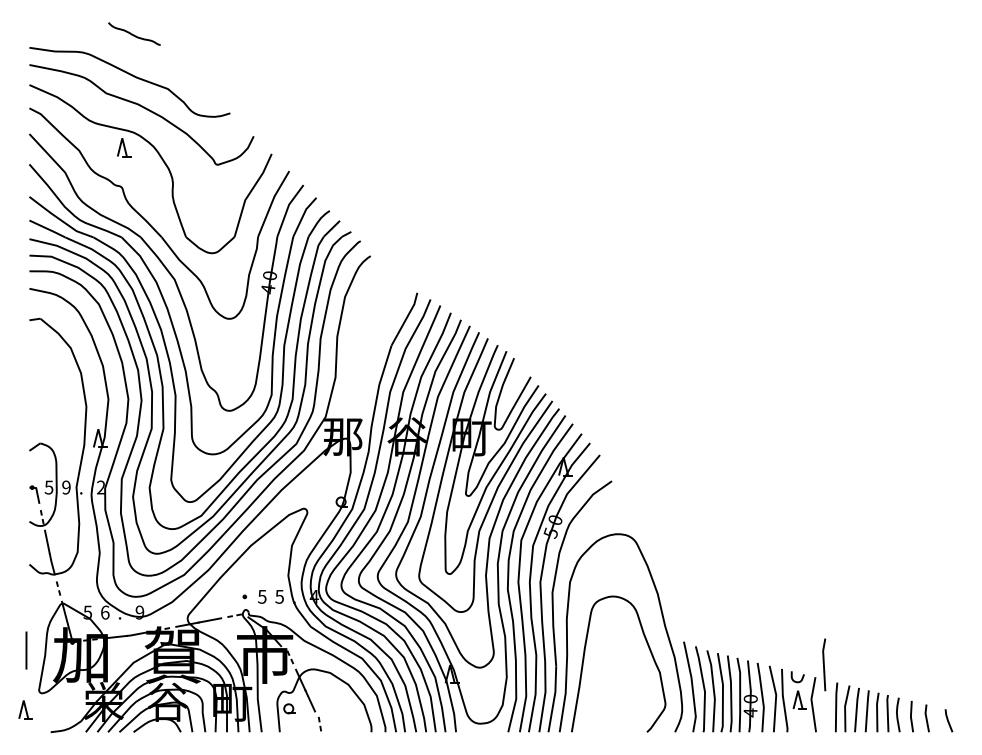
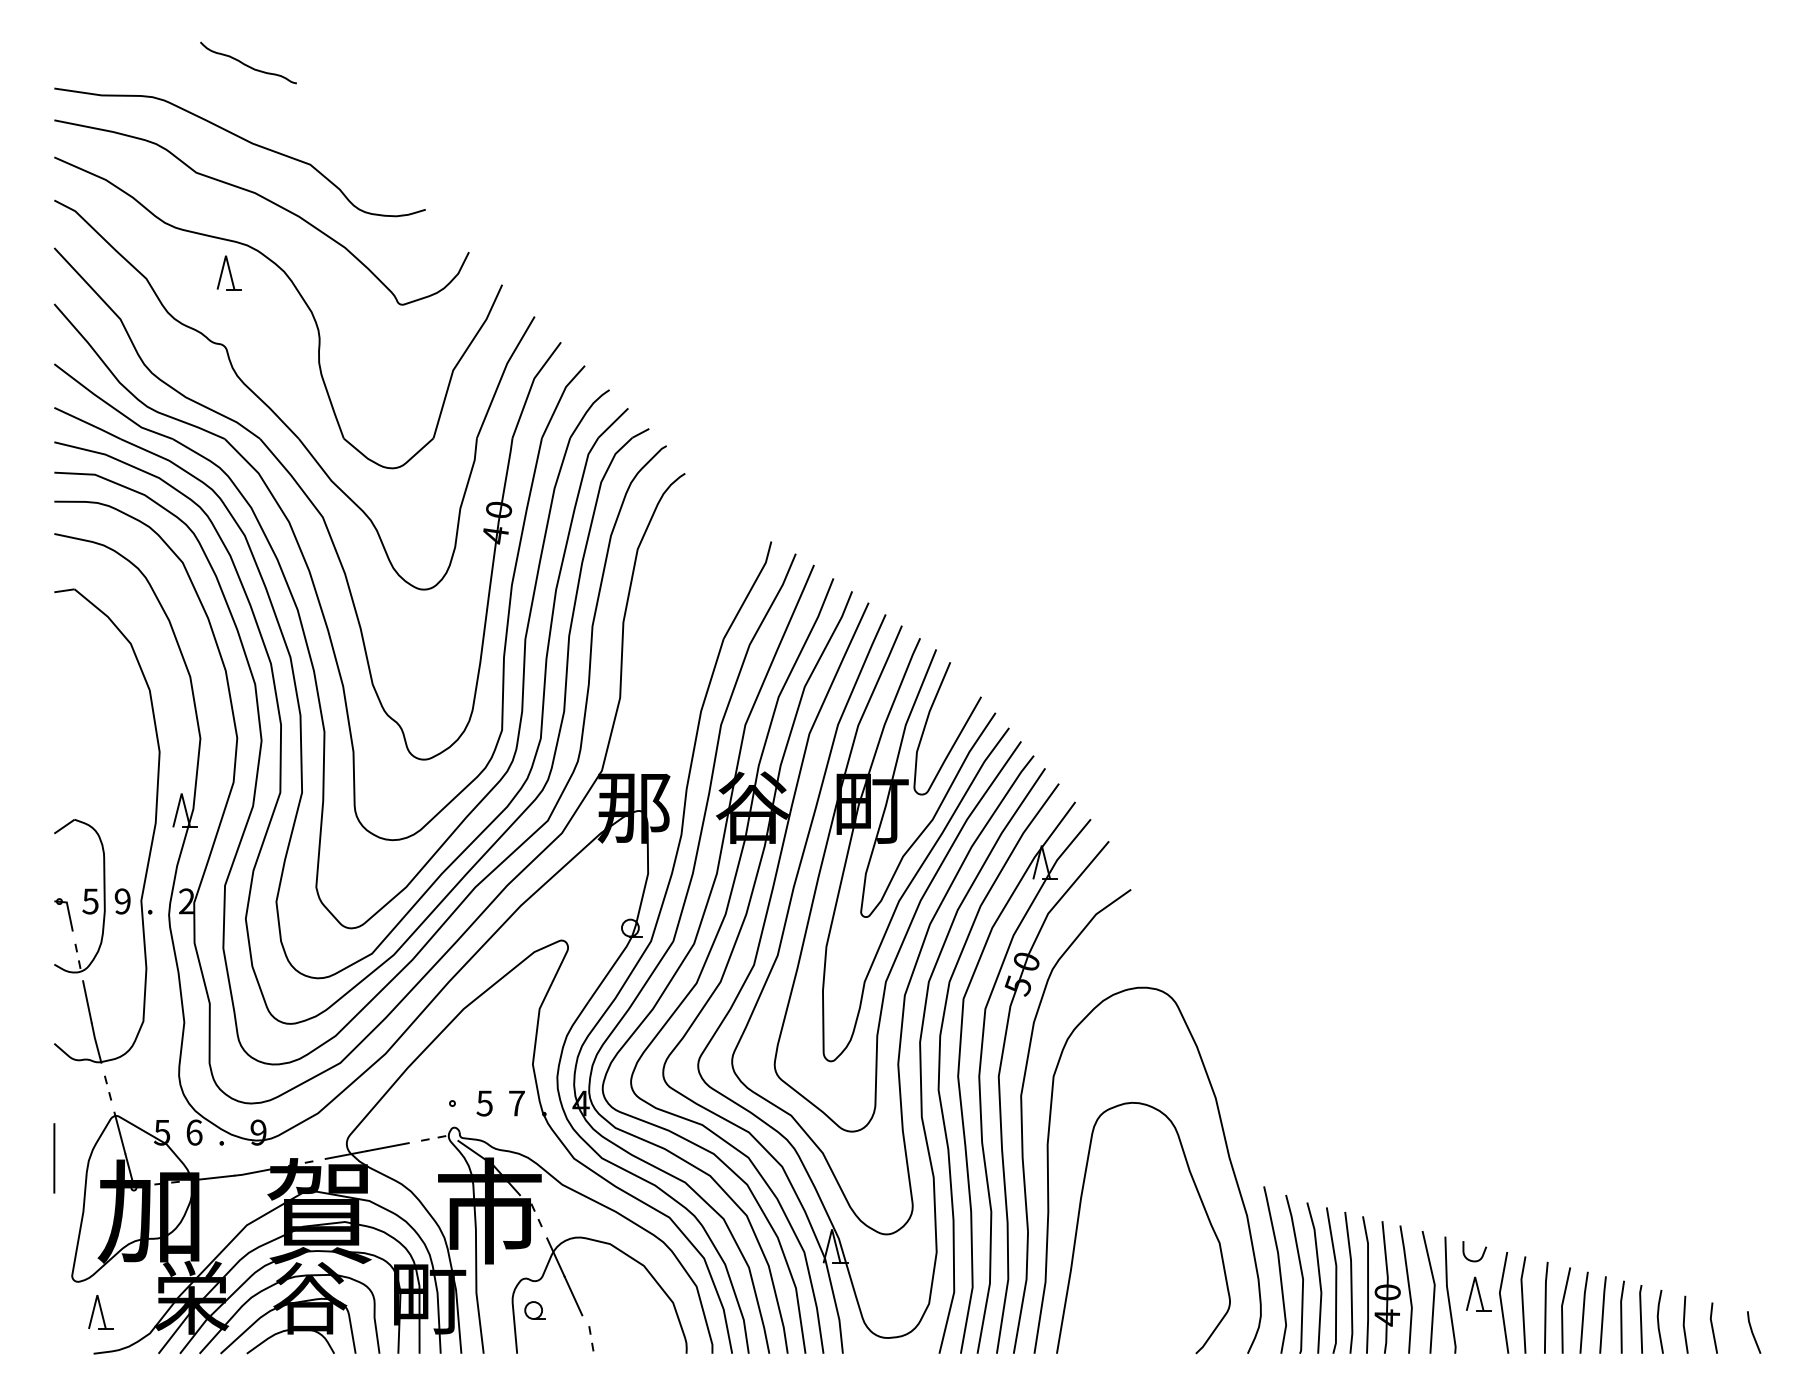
text: (279, 596) -> (516, 1102), 5 -> 7
line: (26, 650) -> (54, 1158), moved
line: (824, 664) -> (1523, 1304), moved
part: (25, 709) -> (100, 1311), moved

